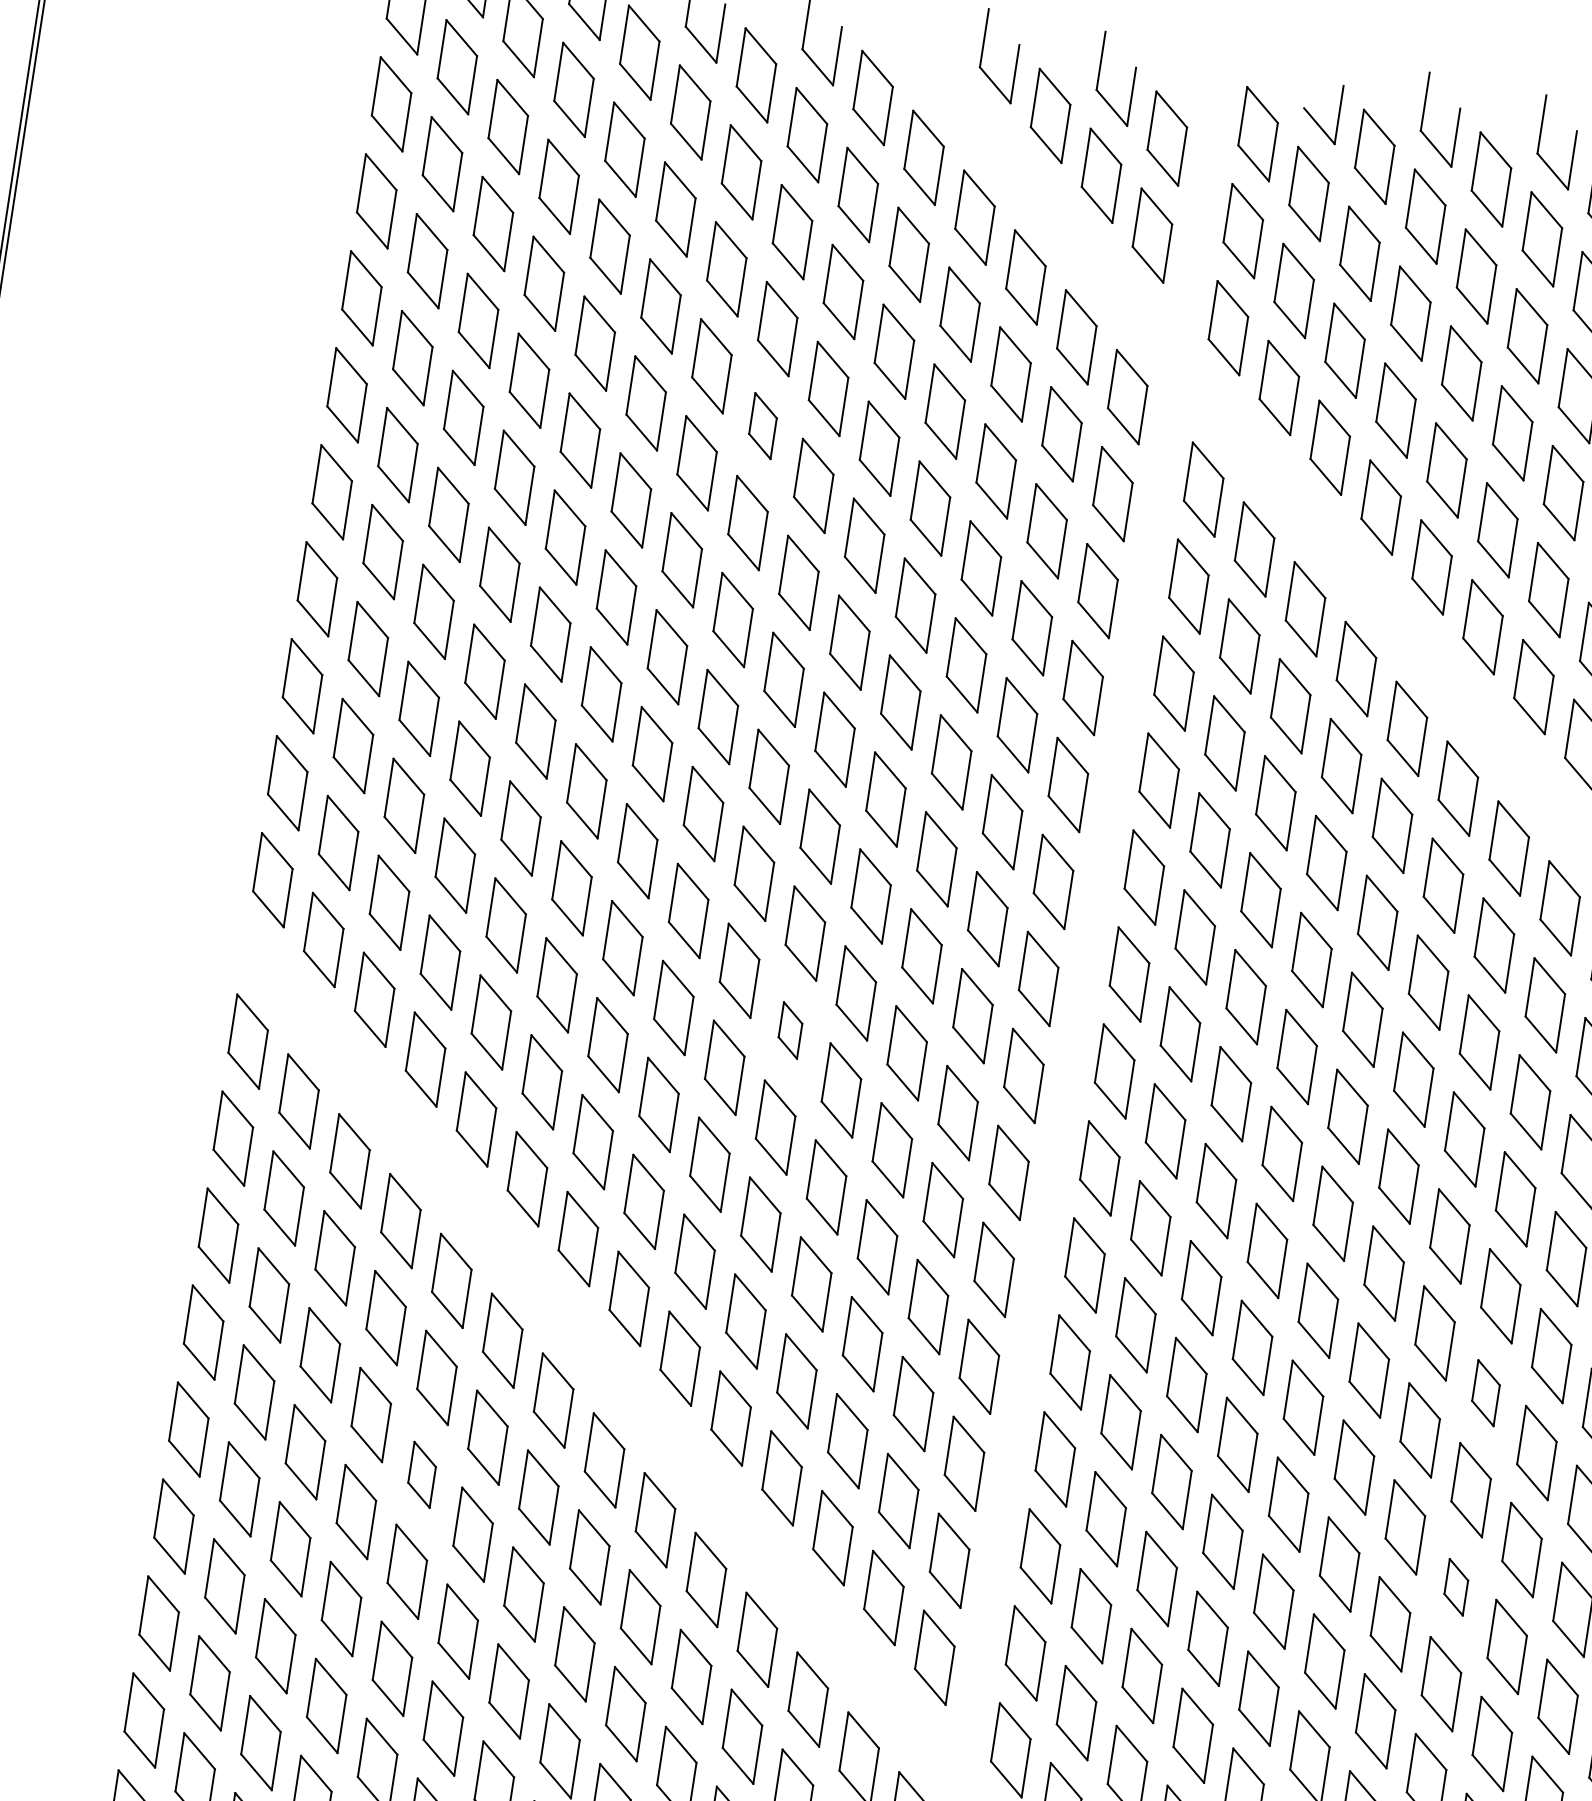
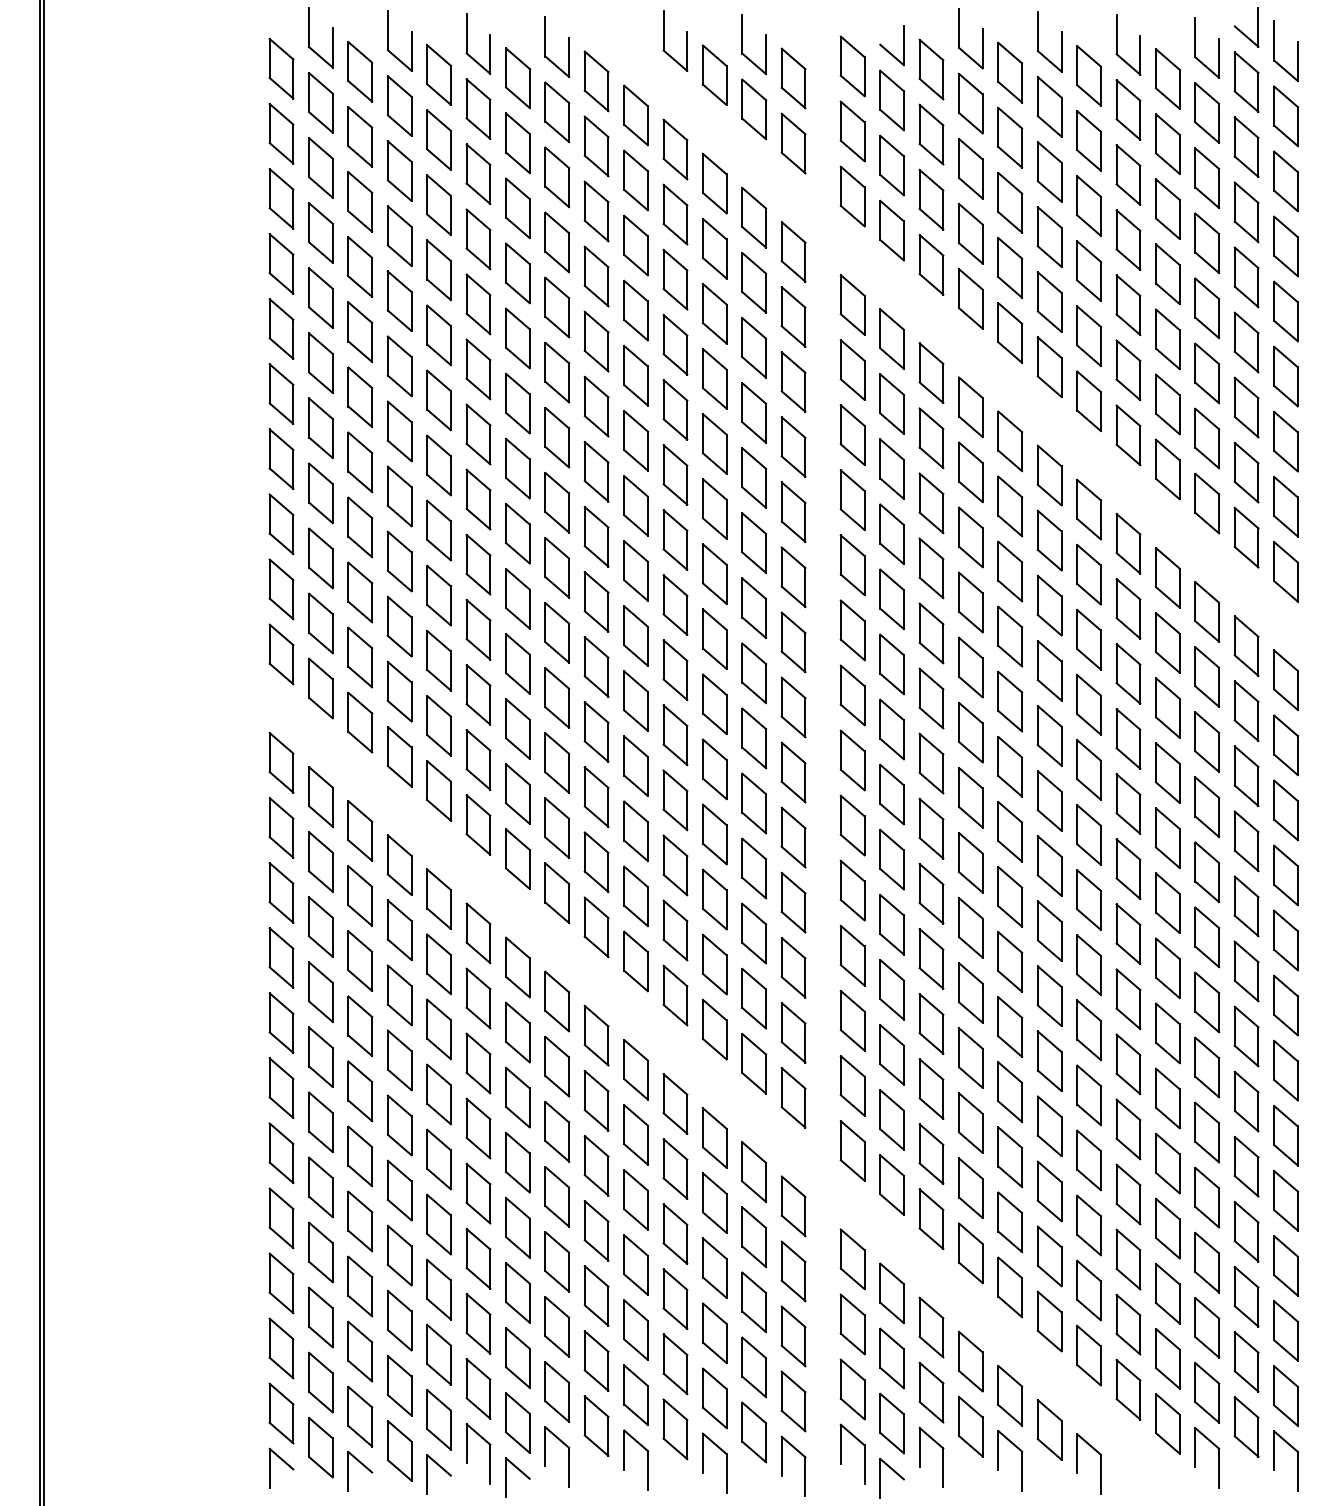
part: (763, 426) -> (557, 307), size x1.43
part: (789, 1029) -> (635, 700), size x1.67
part: (1486, 1392) -> (1128, 868), size x1.43
part: (421, 1474) -> (438, 1029), size x1.43
part: (1456, 1587) -> (1128, 999), size x1.67

